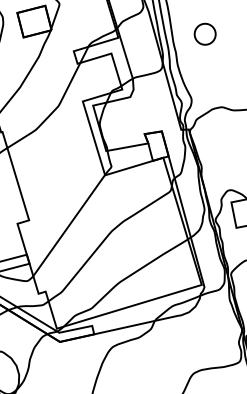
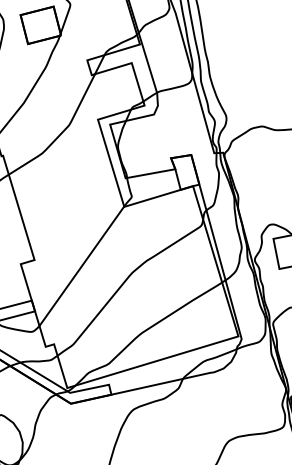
part: (204, 33) -> (241, 39), removed

